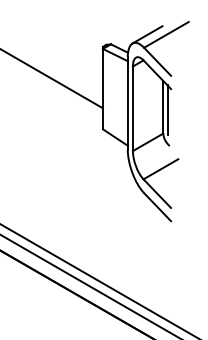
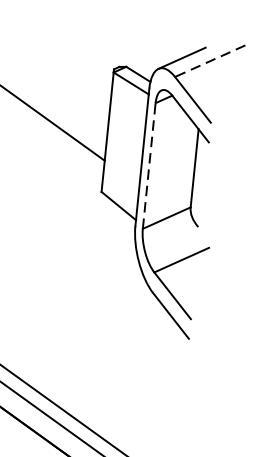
line: (166, 34) -> (210, 60), solid -> dashed
line: (132, 108) -> (148, 165), solid -> dashed
line: (167, 110) -> (200, 173), removed

